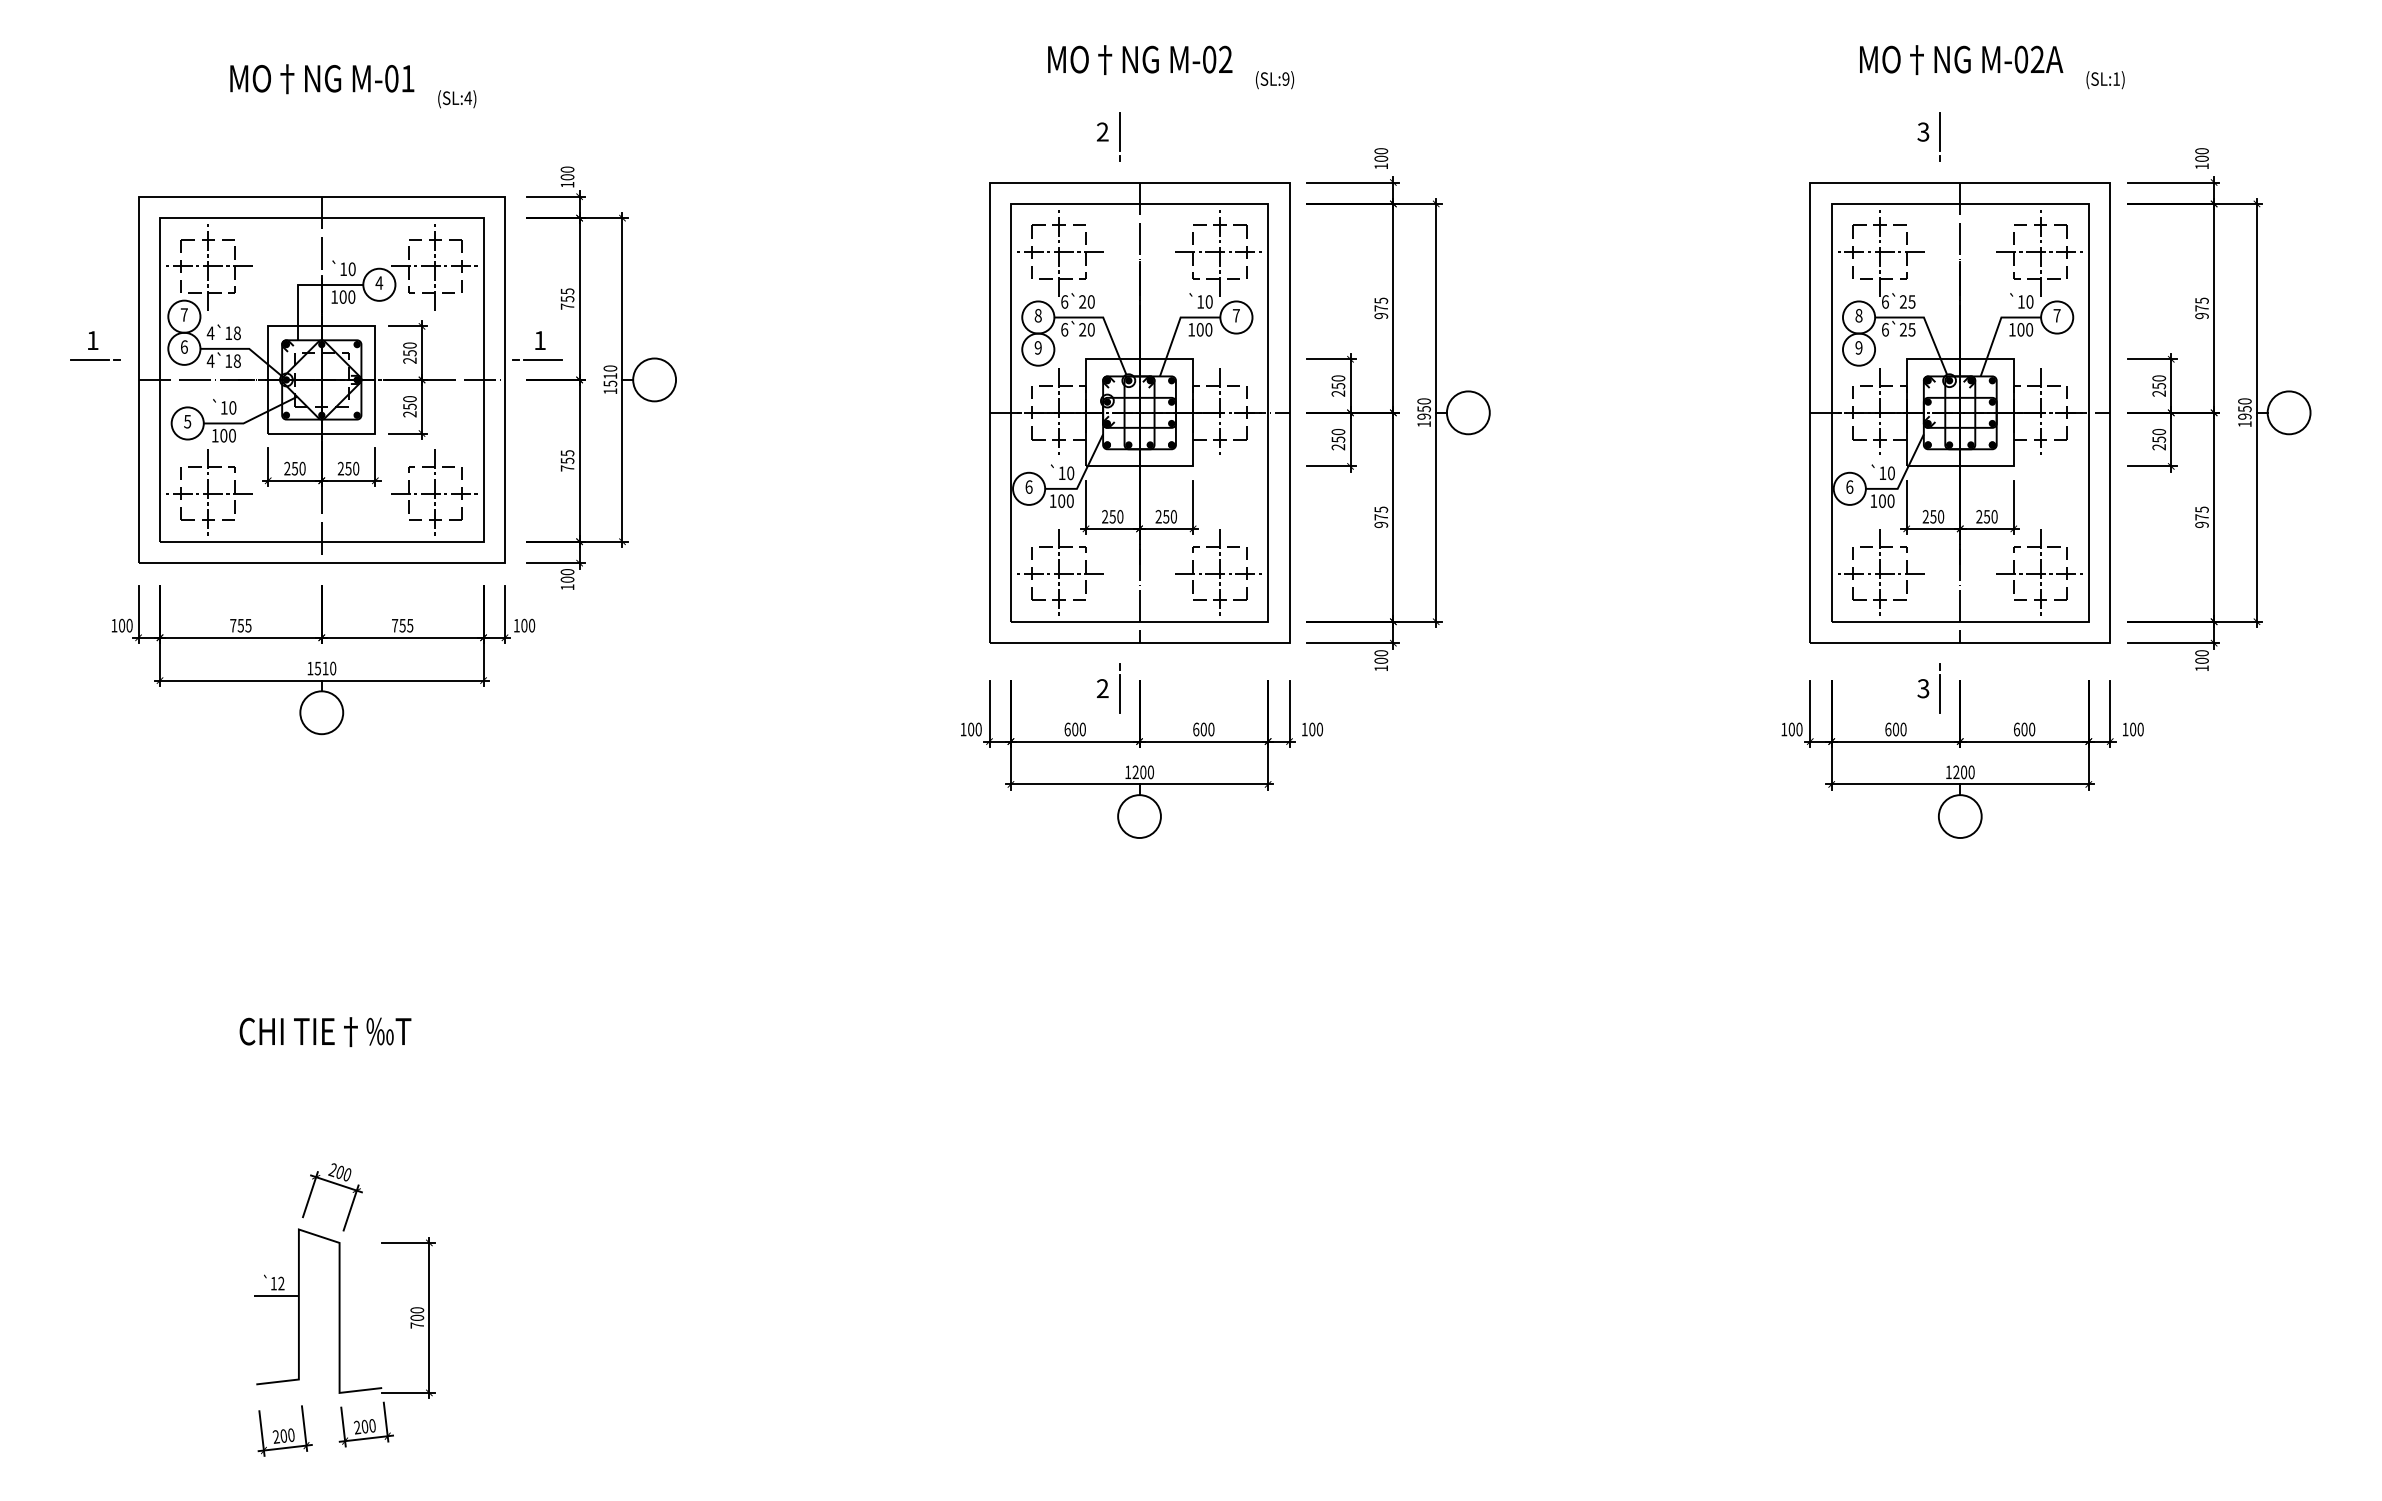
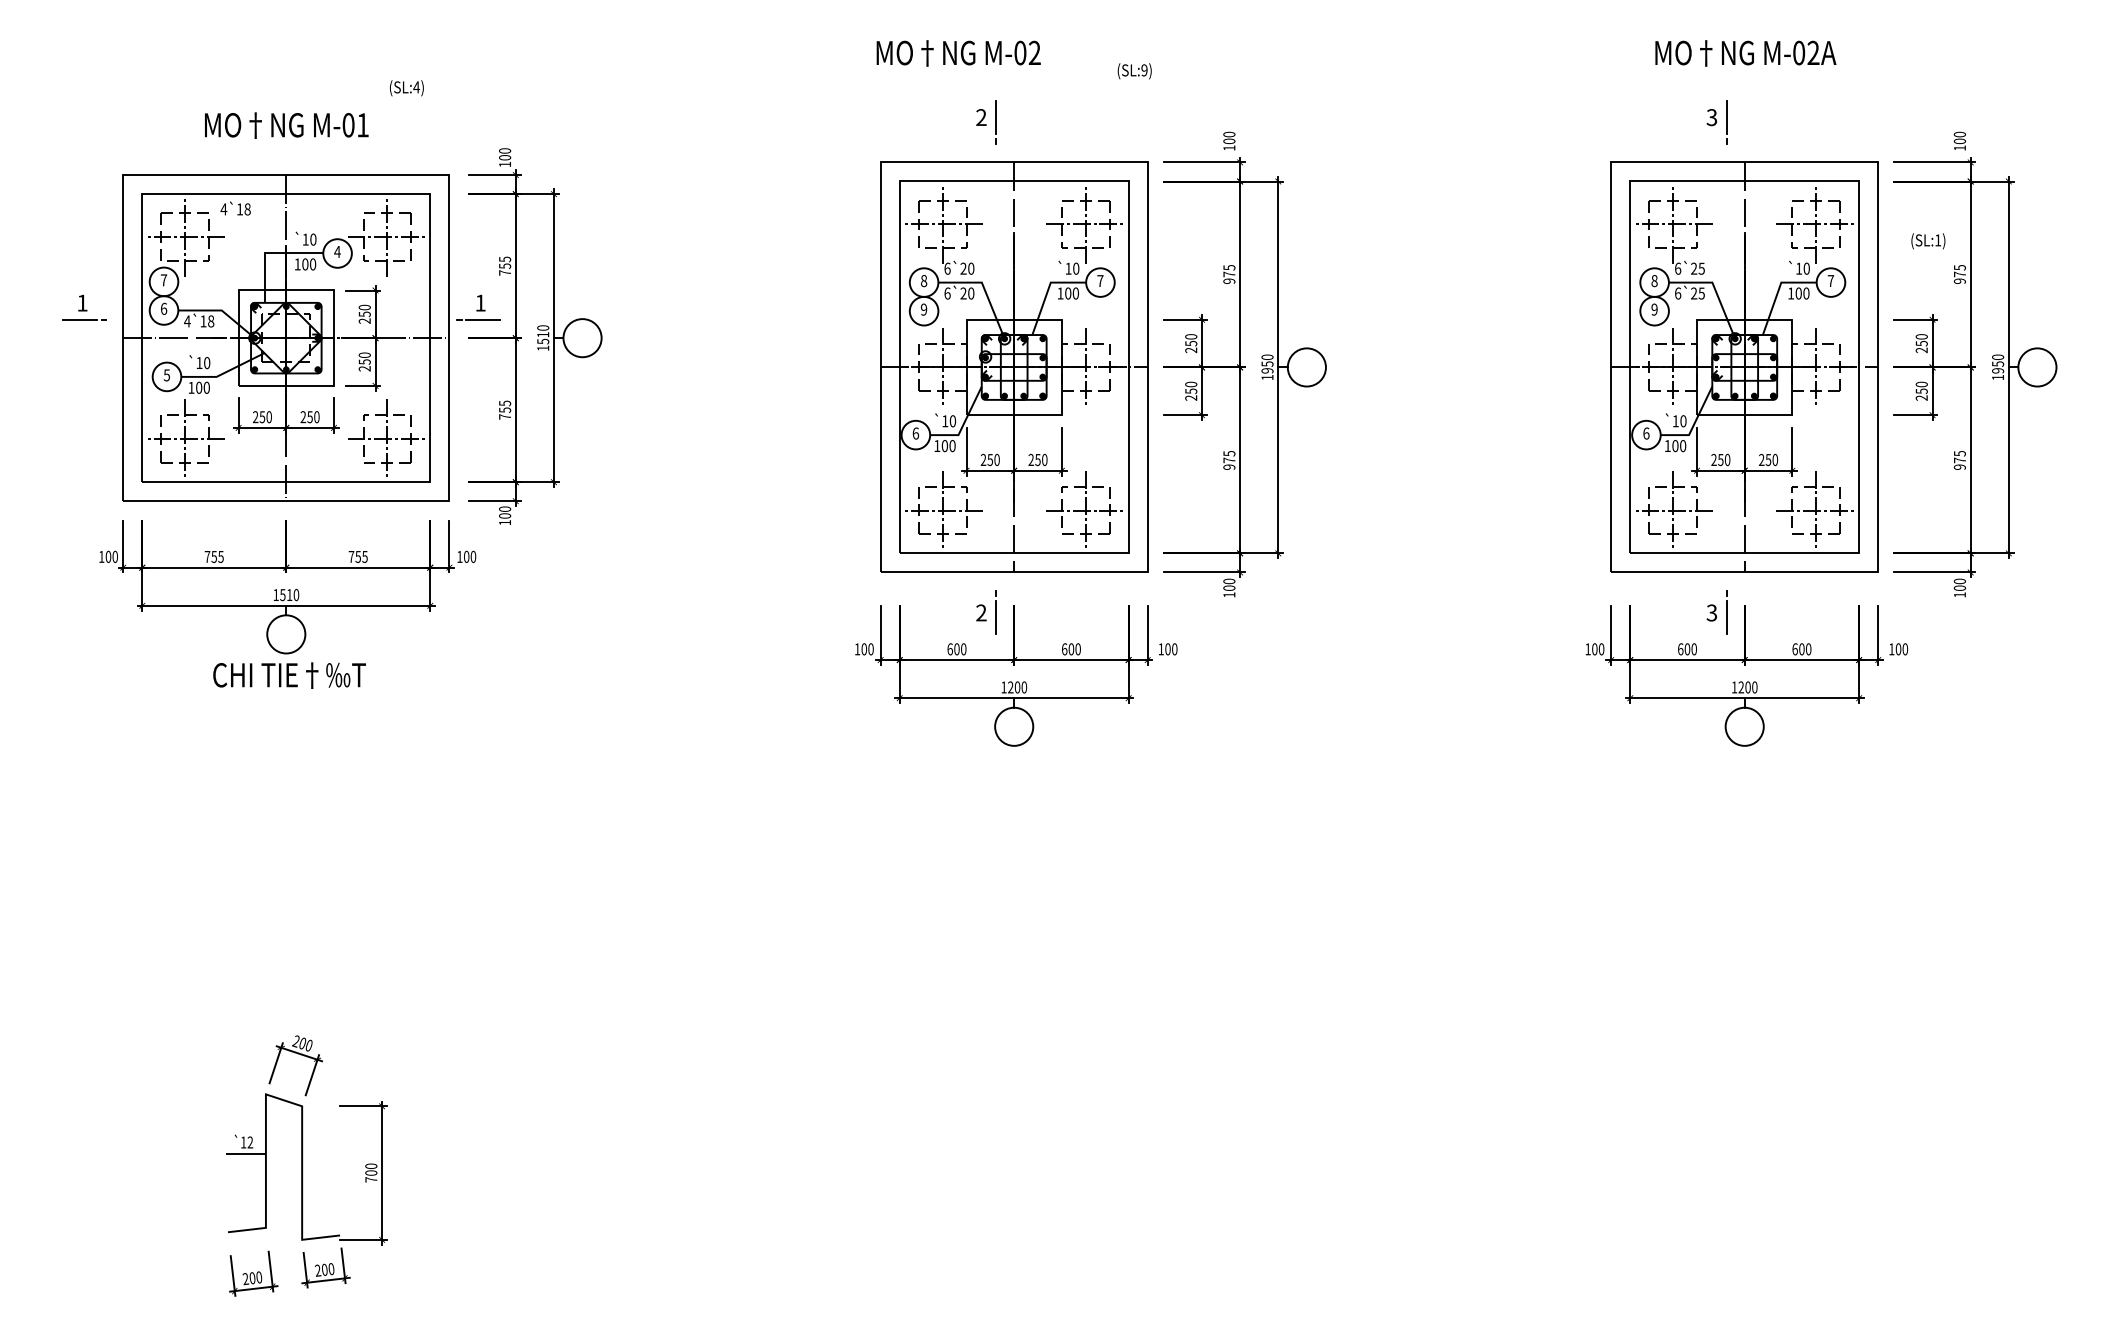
text: (1140, 59) -> (958, 52), moved
text: (322, 79) -> (286, 125), moved
text: (2105, 80) -> (1928, 241), moved
text: (223, 332) -> (235, 208), moved
text: (325, 1031) -> (289, 675), moved

